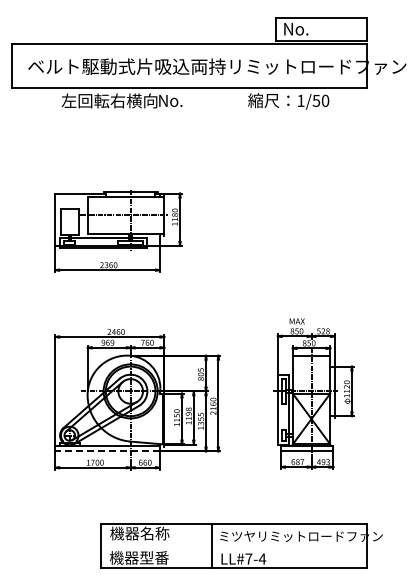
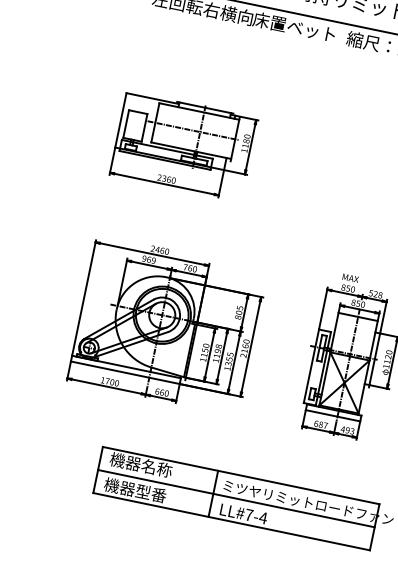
text: (197, 100) -> (294, 26), No. -> 床置ベット
line: (107, 451) -> (125, 372), dashed -> solid
line: (233, 546) -> (235, 498), added

